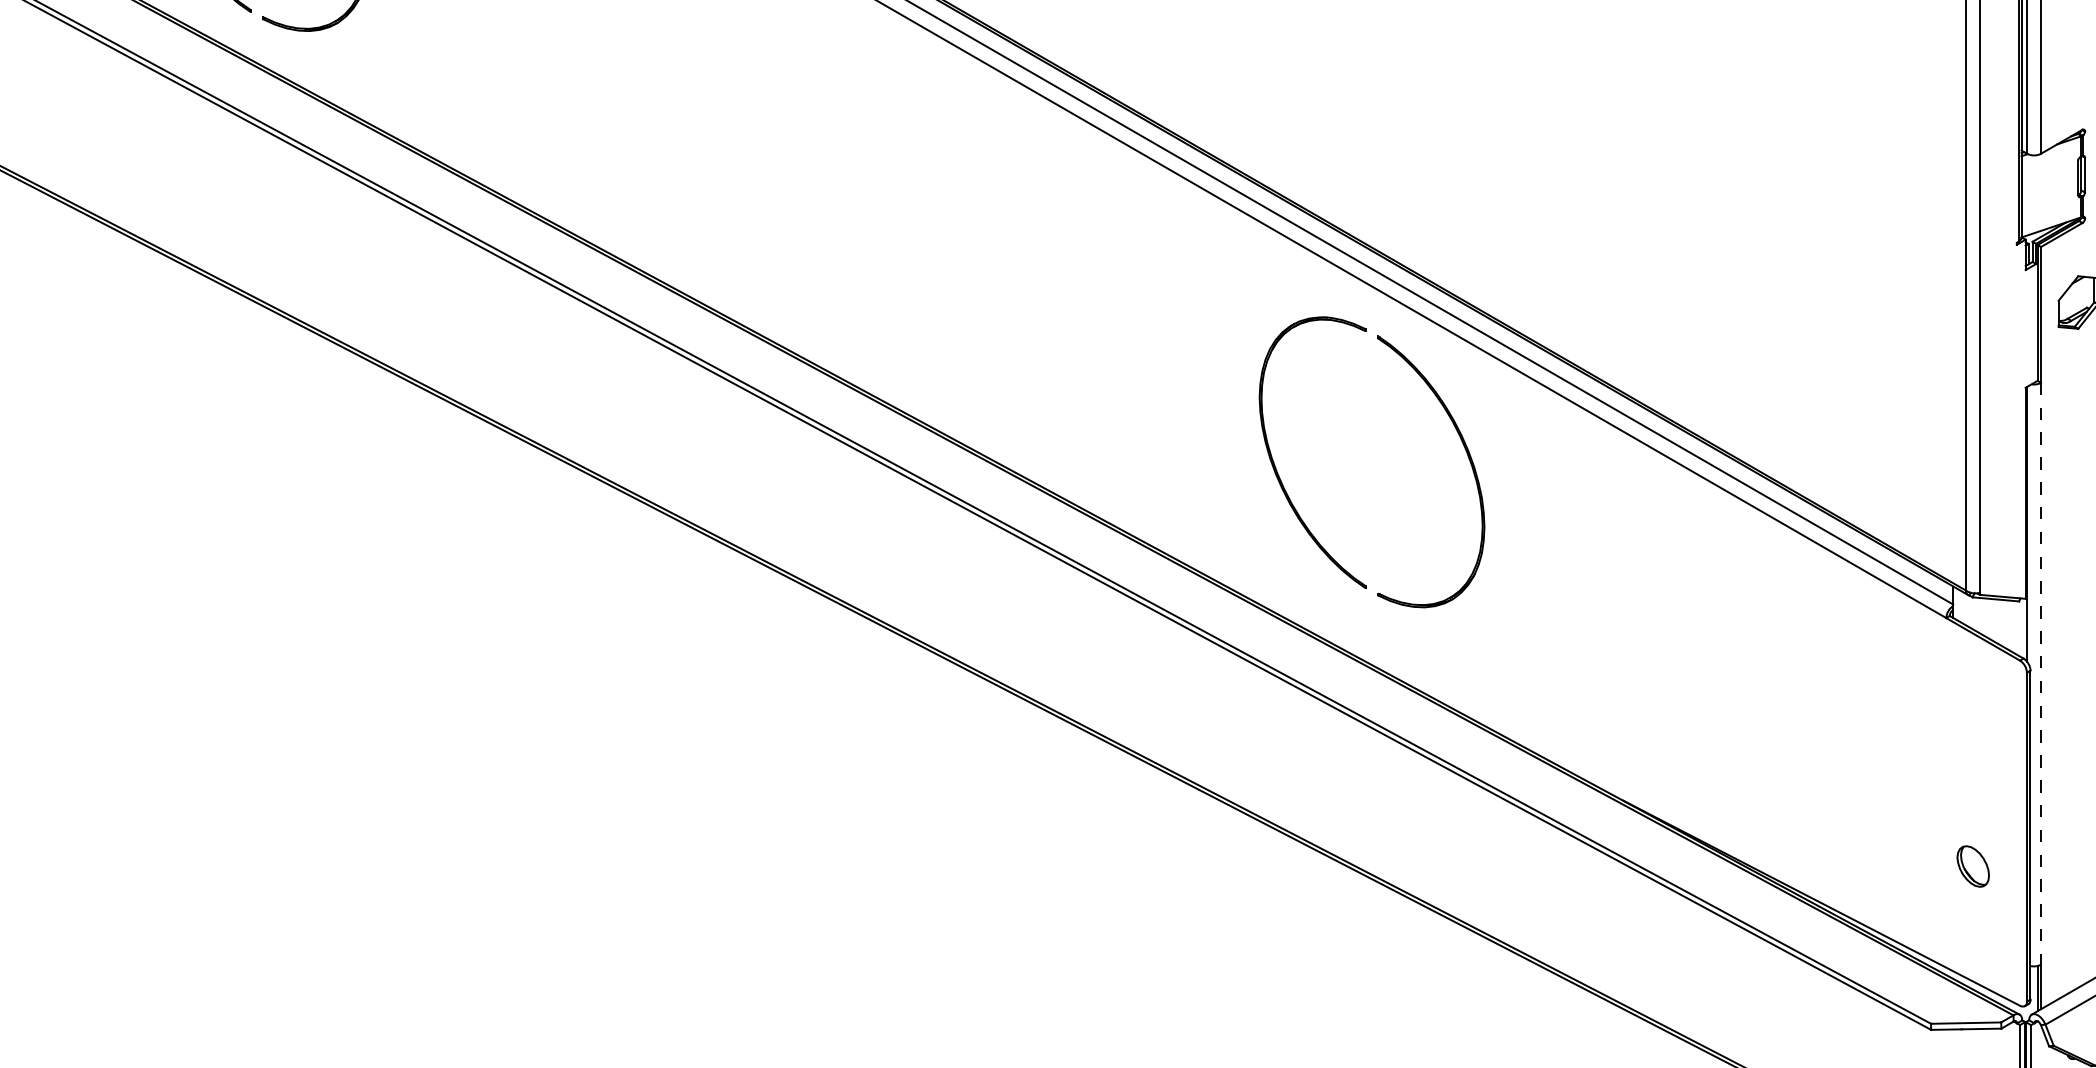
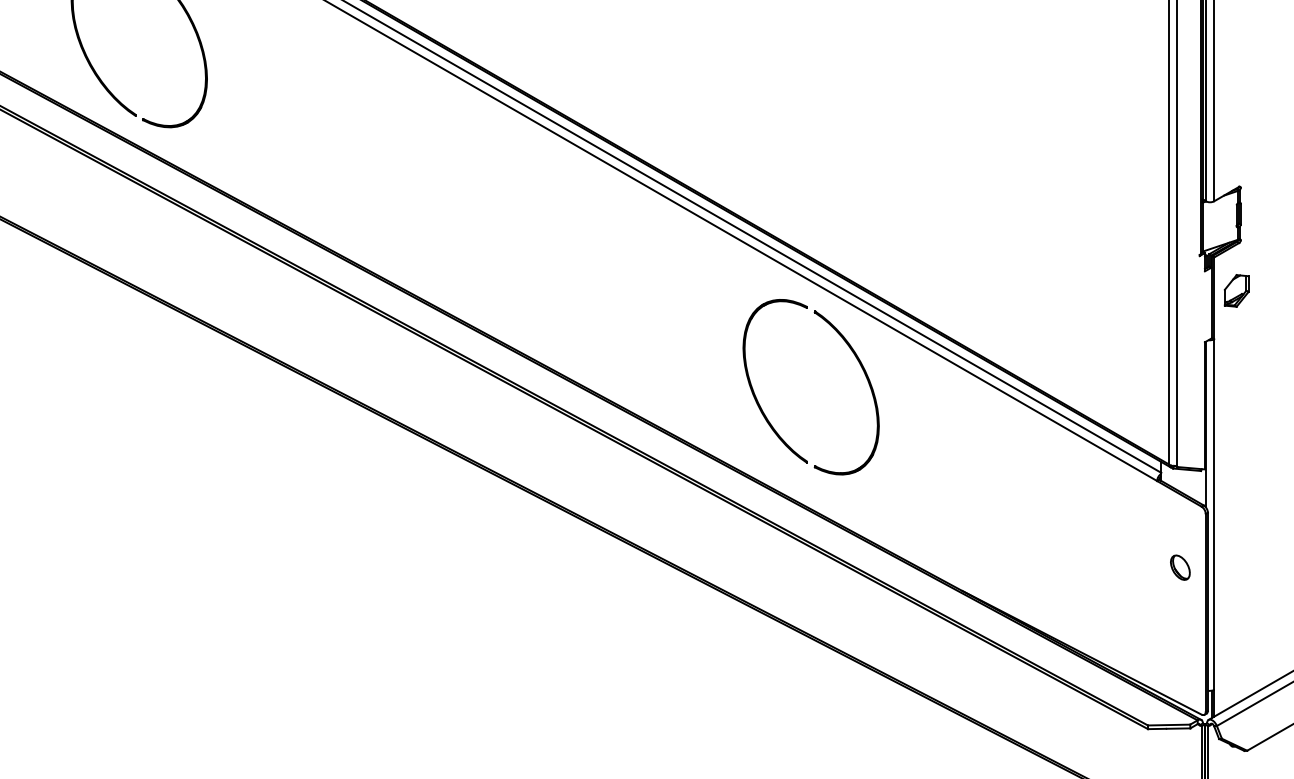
line: (2041, 675) -> (1214, 515), dashed -> solid
part: (1973, 866) -> (1180, 567), moved

